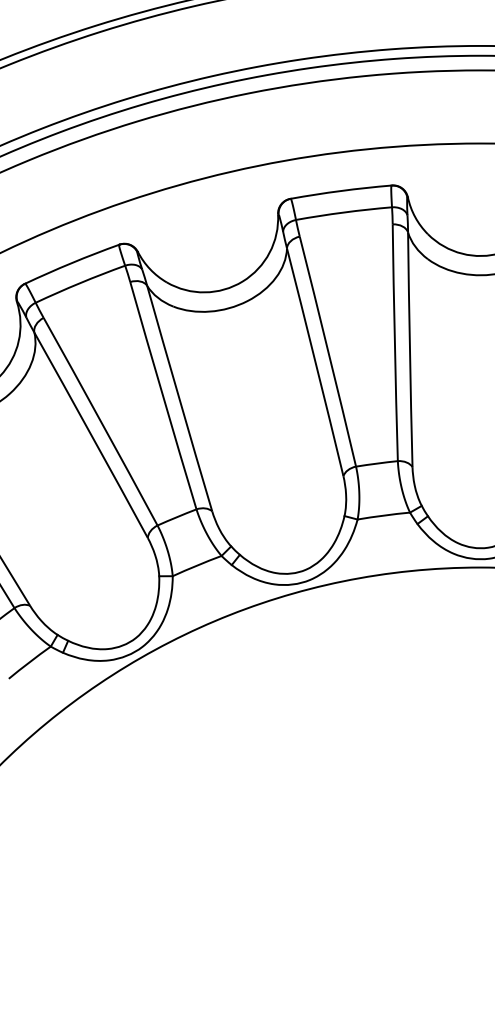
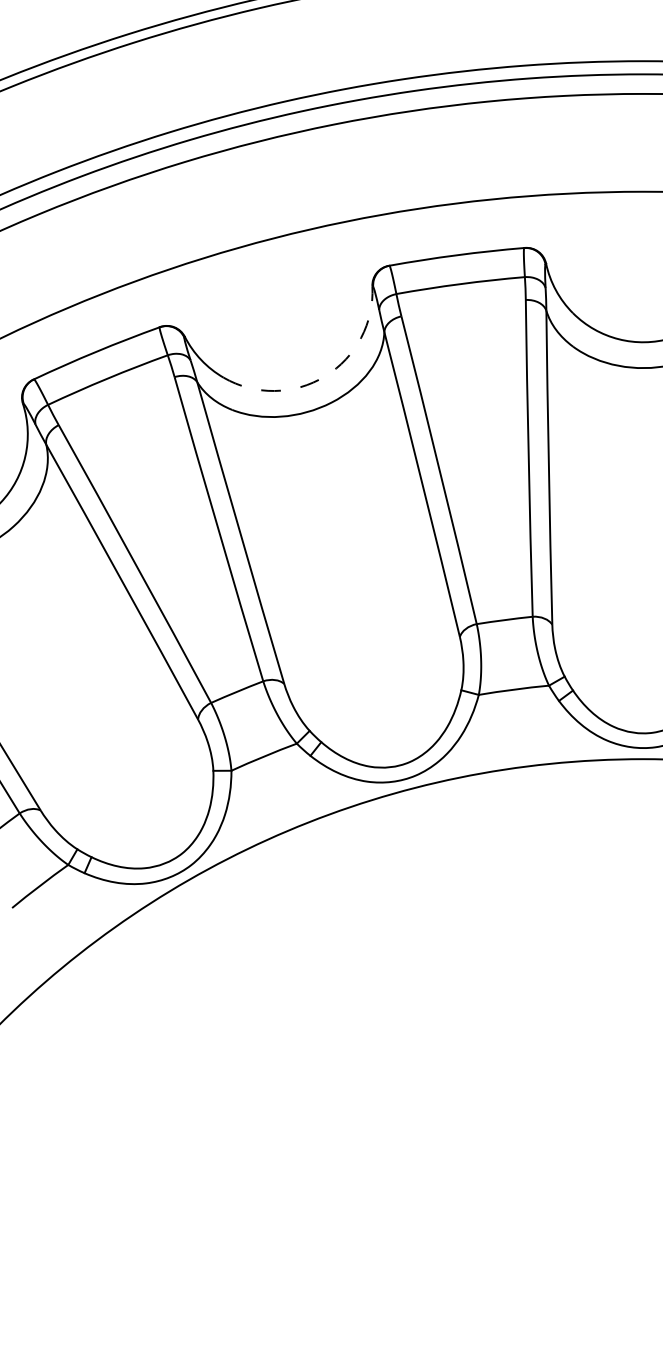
arc: (243, 281) -> (325, 376), solid -> dashed

